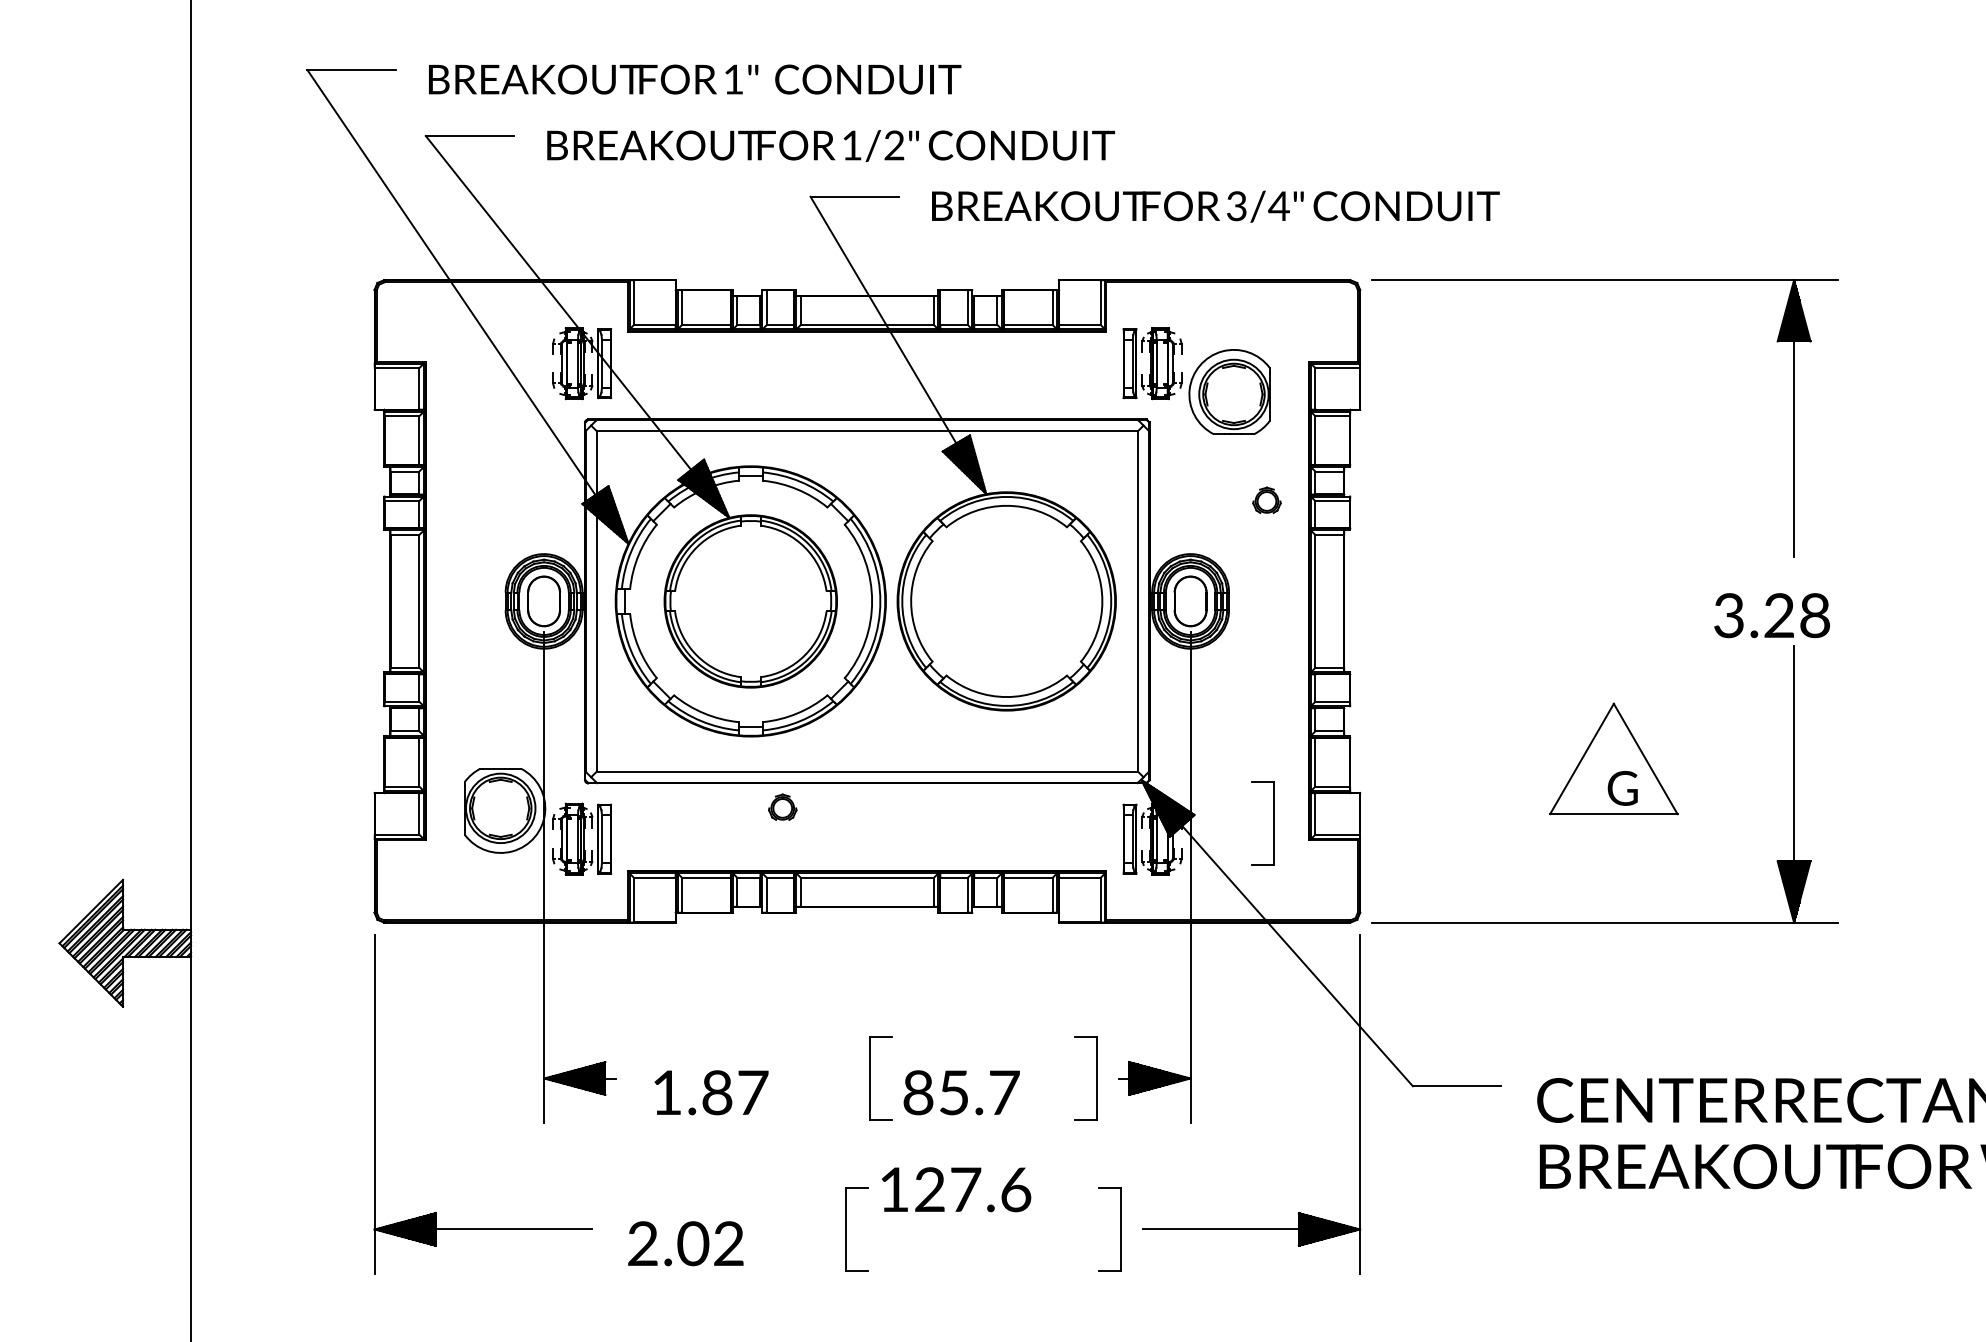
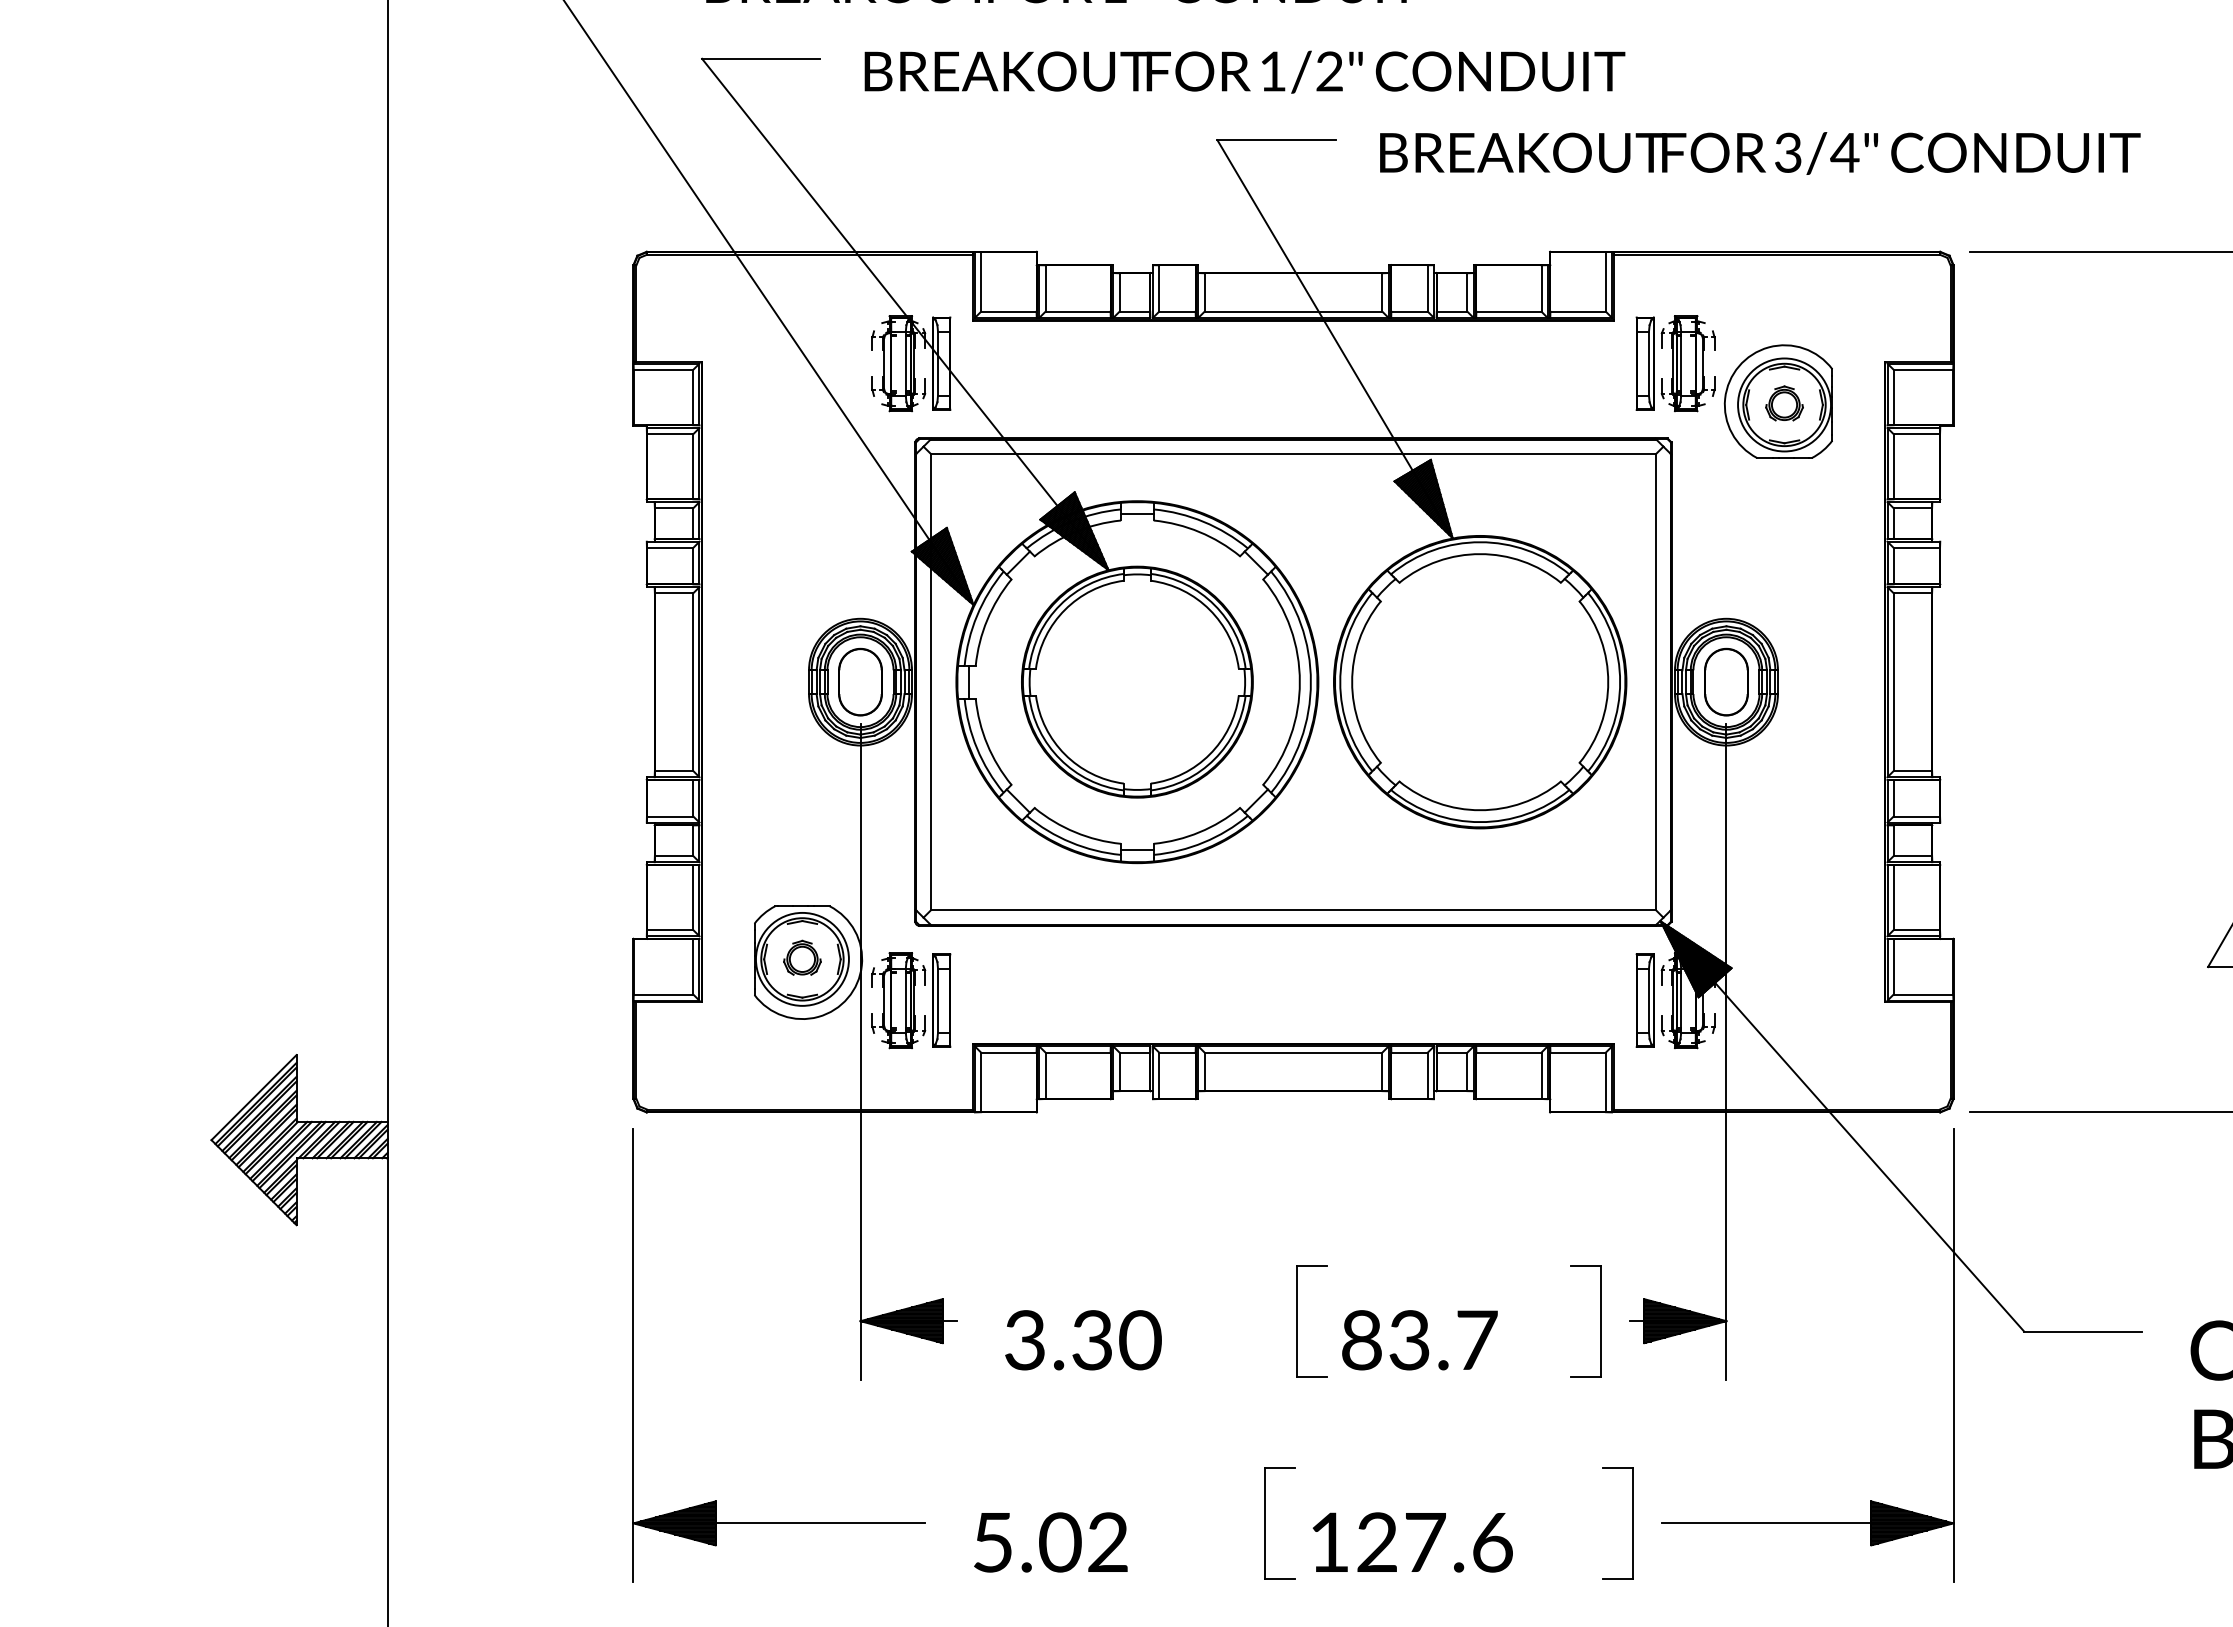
part: (1266, 499) -> (1783, 402), moved
part: (782, 806) -> (802, 956), moved
part: (1273, 823) -> (1837, 979), removed
text: (710, 1092) -> (1083, 1339), 1.87 -> 3.30
text: (953, 1092) -> (1408, 1339), 85.7 -> 83.7
text: (956, 1189) -> (1412, 1542), moved
text: (642, 1243) -> (992, 1542), 2.02 -> 5.02

